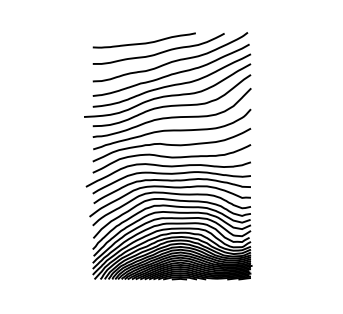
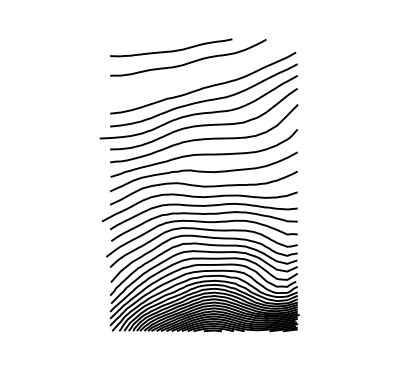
curve: (172, 60) -> (204, 71), removed

